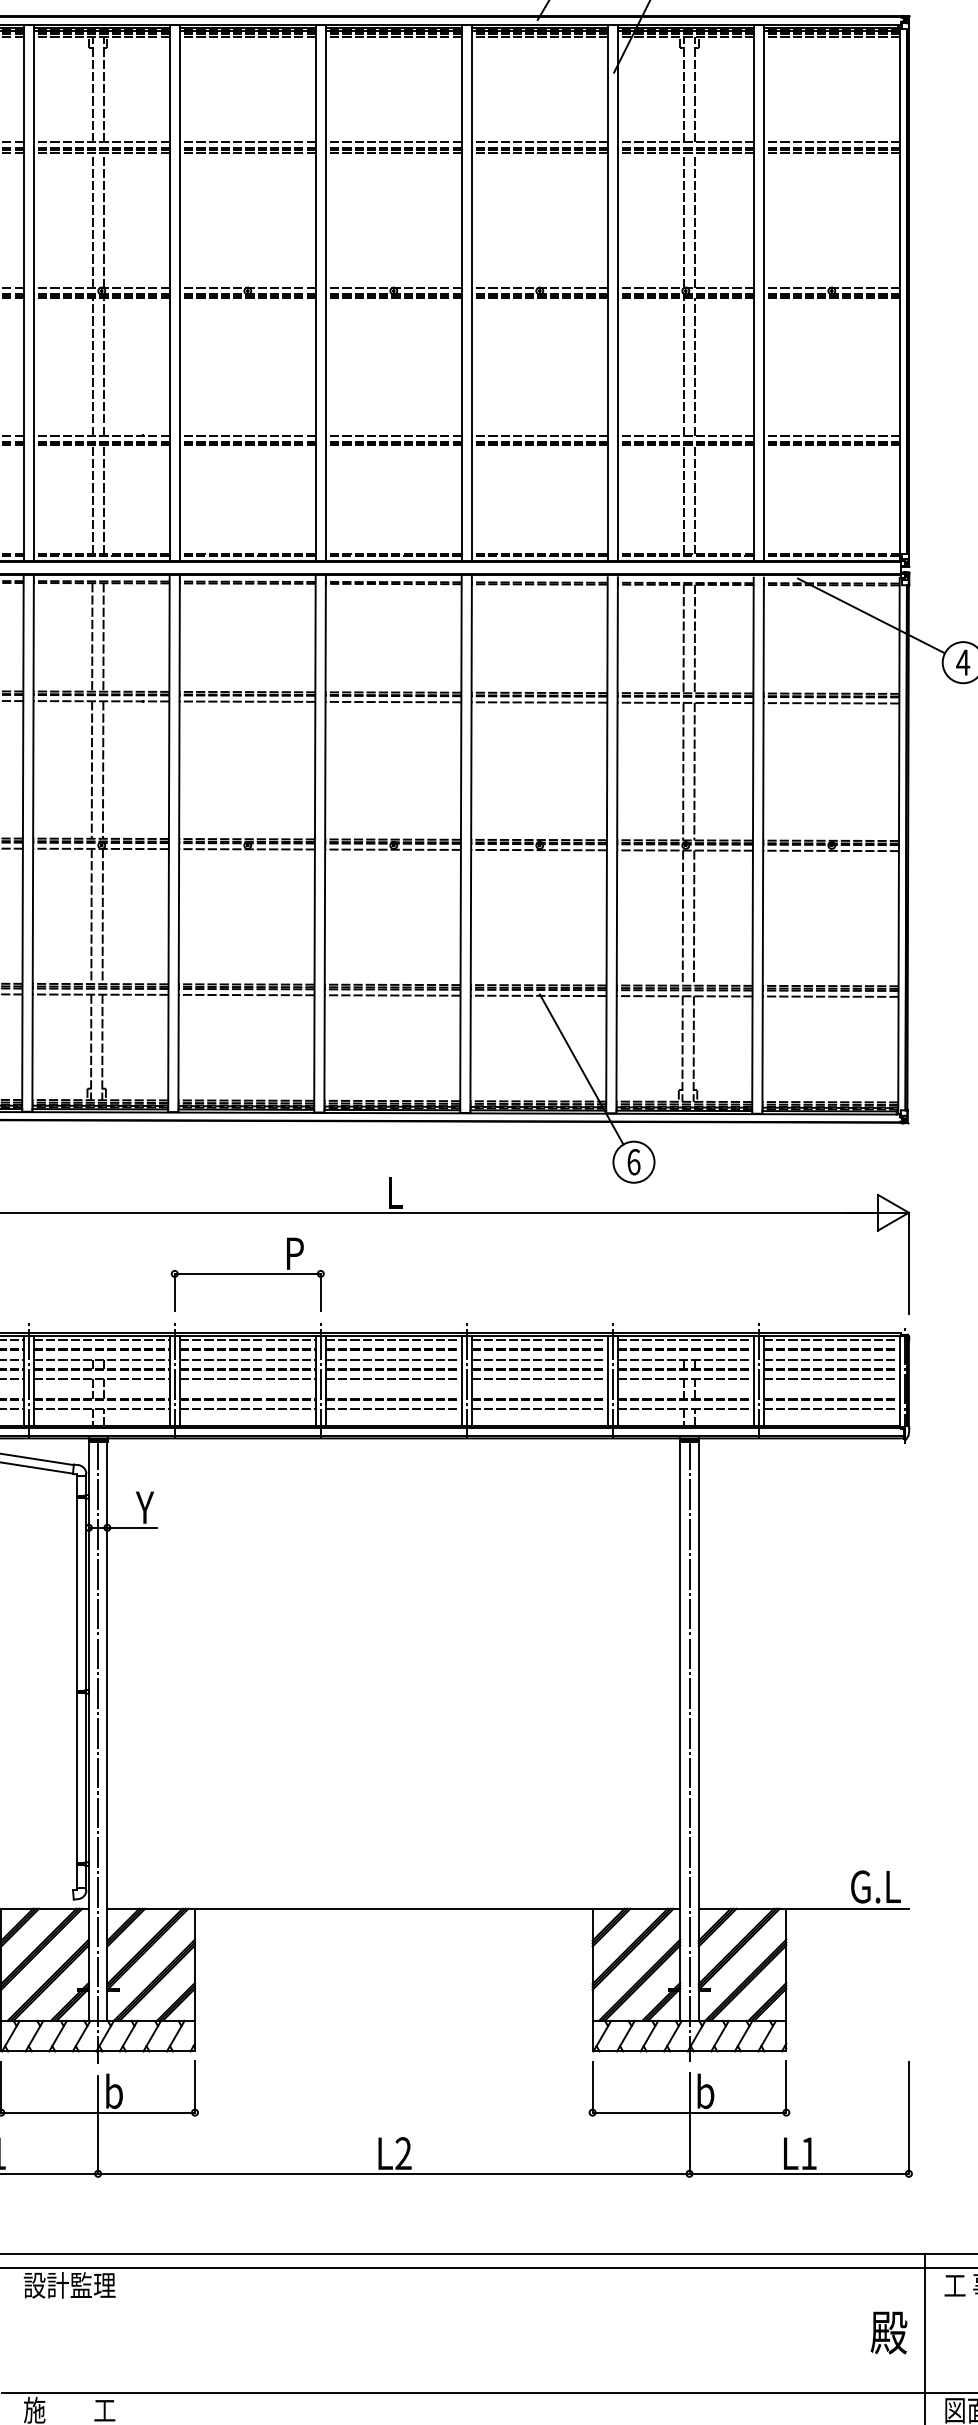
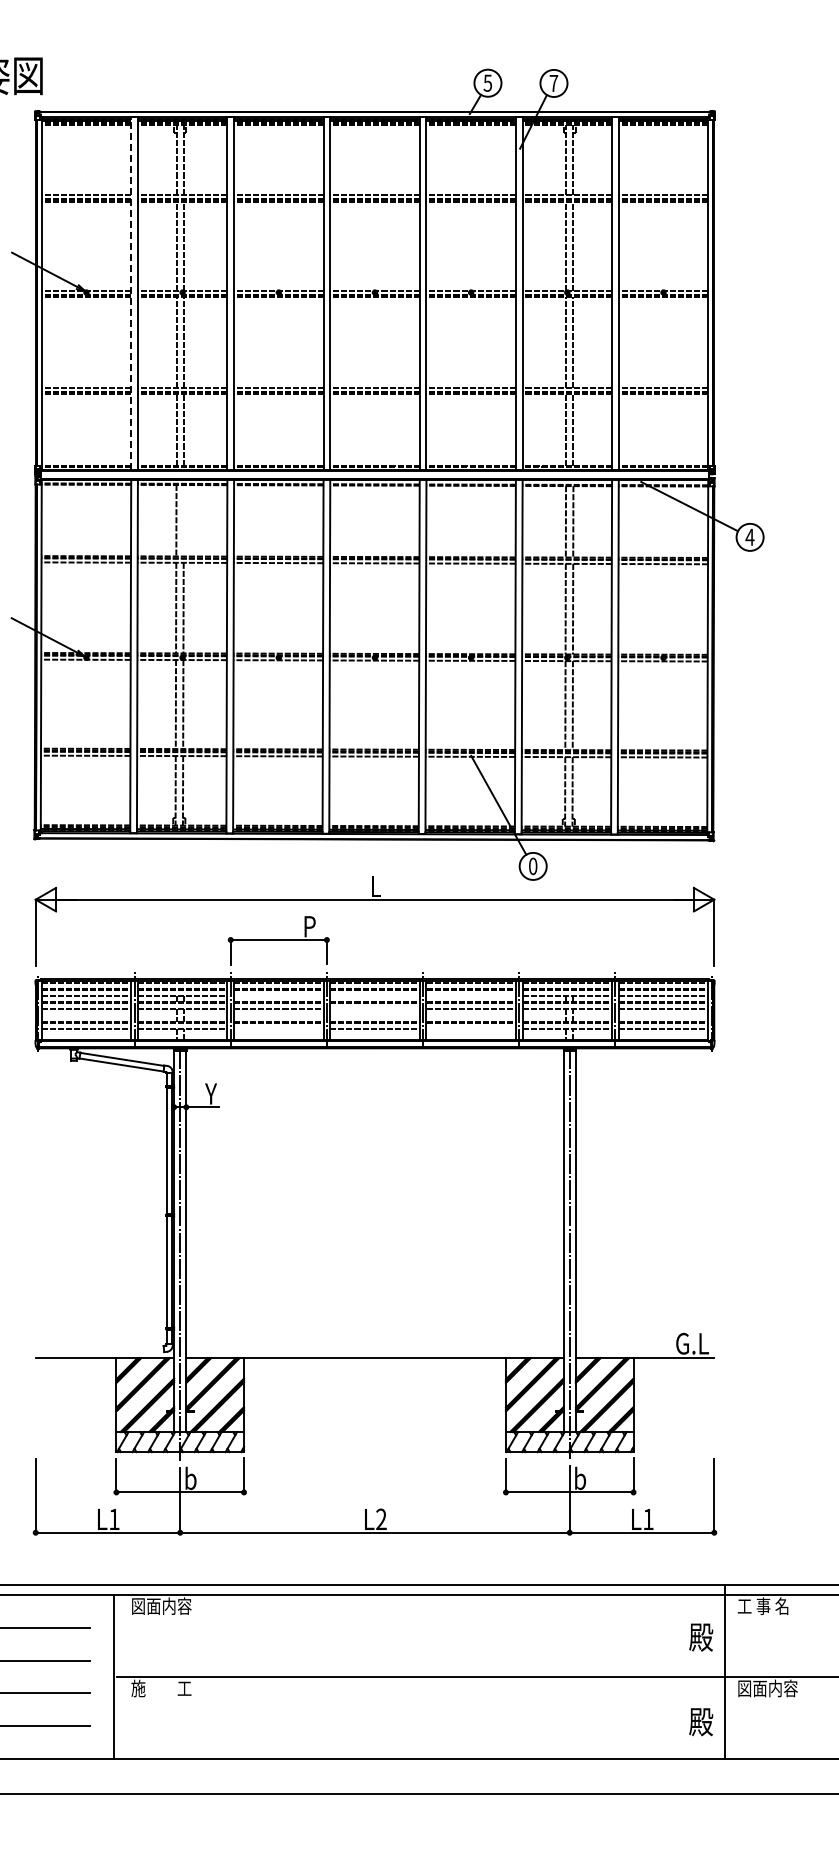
line: (24, 292) -> (131, 293), solid -> dashed
line: (103, 637) -> (183, 520), removed
text: (634, 1160) -> (533, 865), 6 -> 0
line: (247, 1359) -> (278, 996), removed
line: (393, 1359) -> (374, 996), removed
line: (538, 1359) -> (470, 996), removed
line: (393, 1379) -> (374, 1009), removed
line: (247, 1408) -> (278, 1028), removed
line: (538, 1409) -> (470, 1029), removed
text: (69, 2284) -> (161, 1605), 設計監理 -> 図面内容

